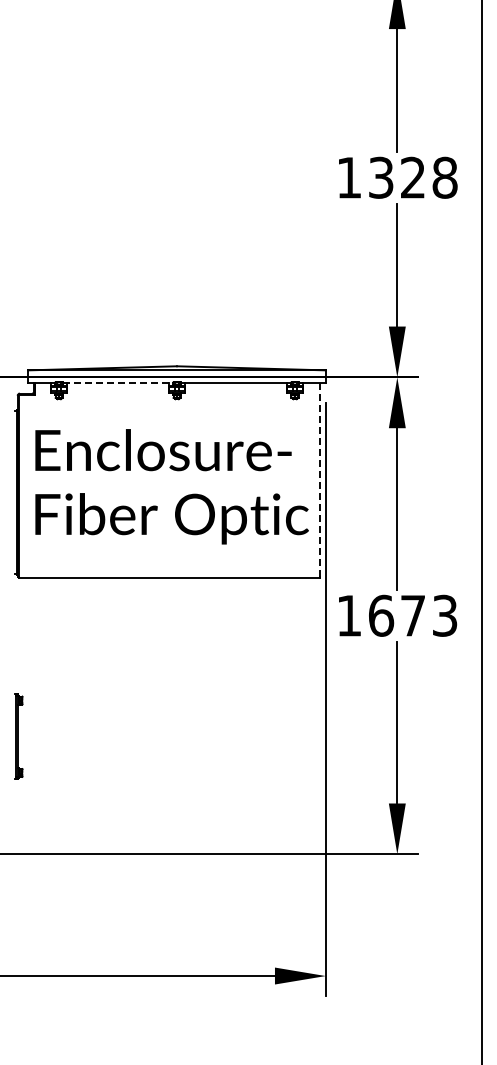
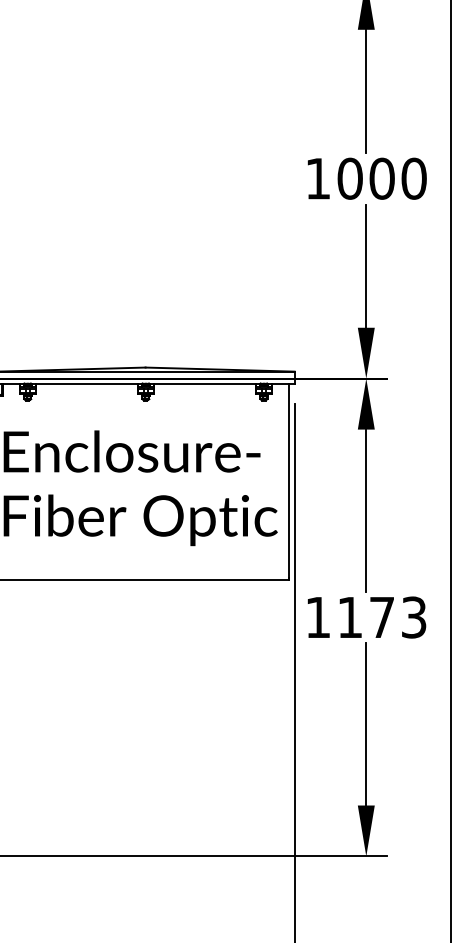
text: (412, 177) -> (381, 178), 1328 -> 1000
line: (118, 382) -> (87, 383), dashed -> solid
line: (319, 480) -> (288, 481), dashed -> solid
text: (381, 615) -> (350, 617), 1673 -> 1173

